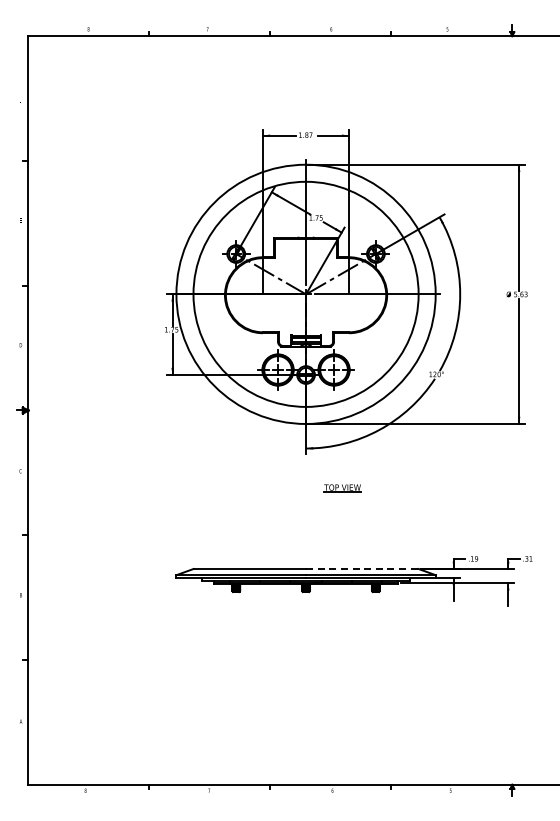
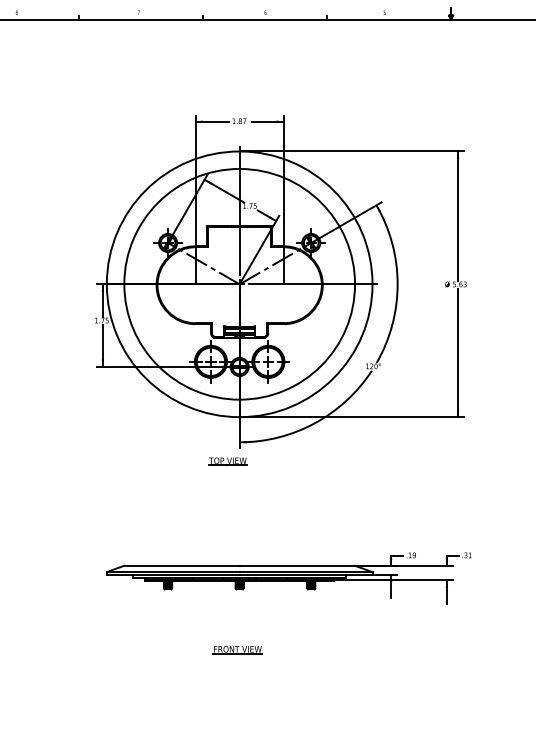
part: (342, 488) -> (227, 461), moved
line: (362, 568) -> (297, 565), dashed -> solid
part: (303, 651) -> (237, 650), added

